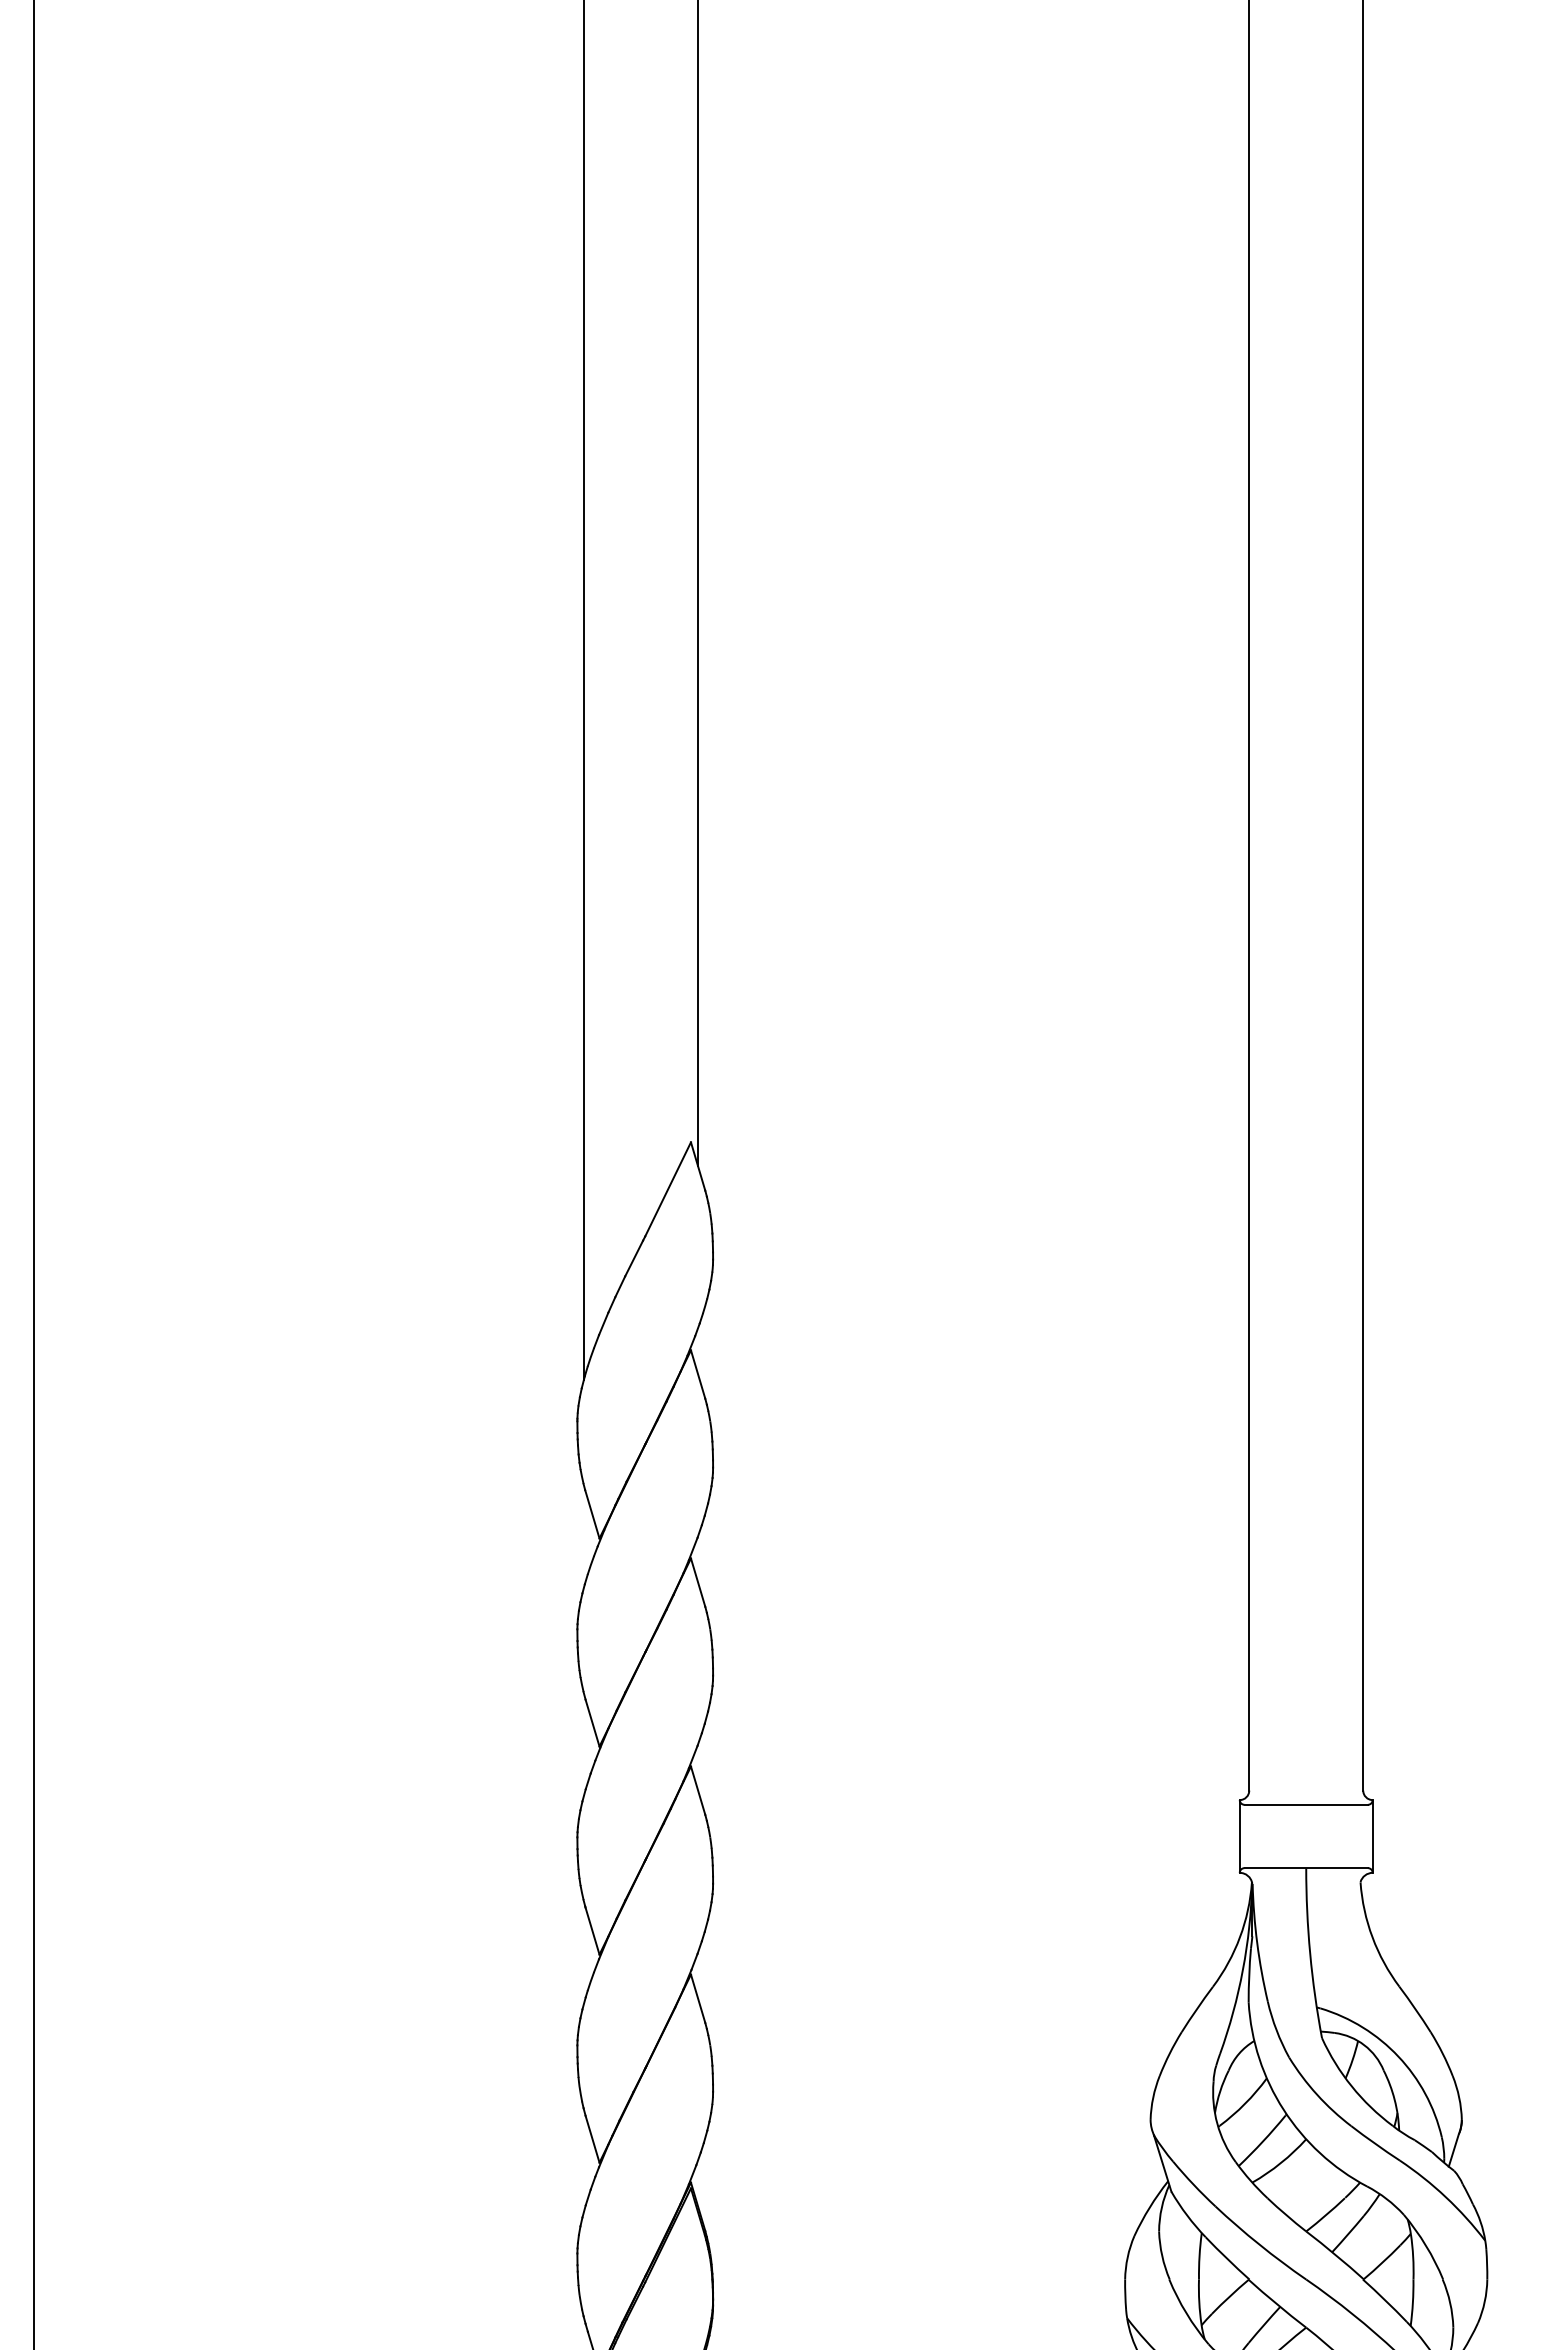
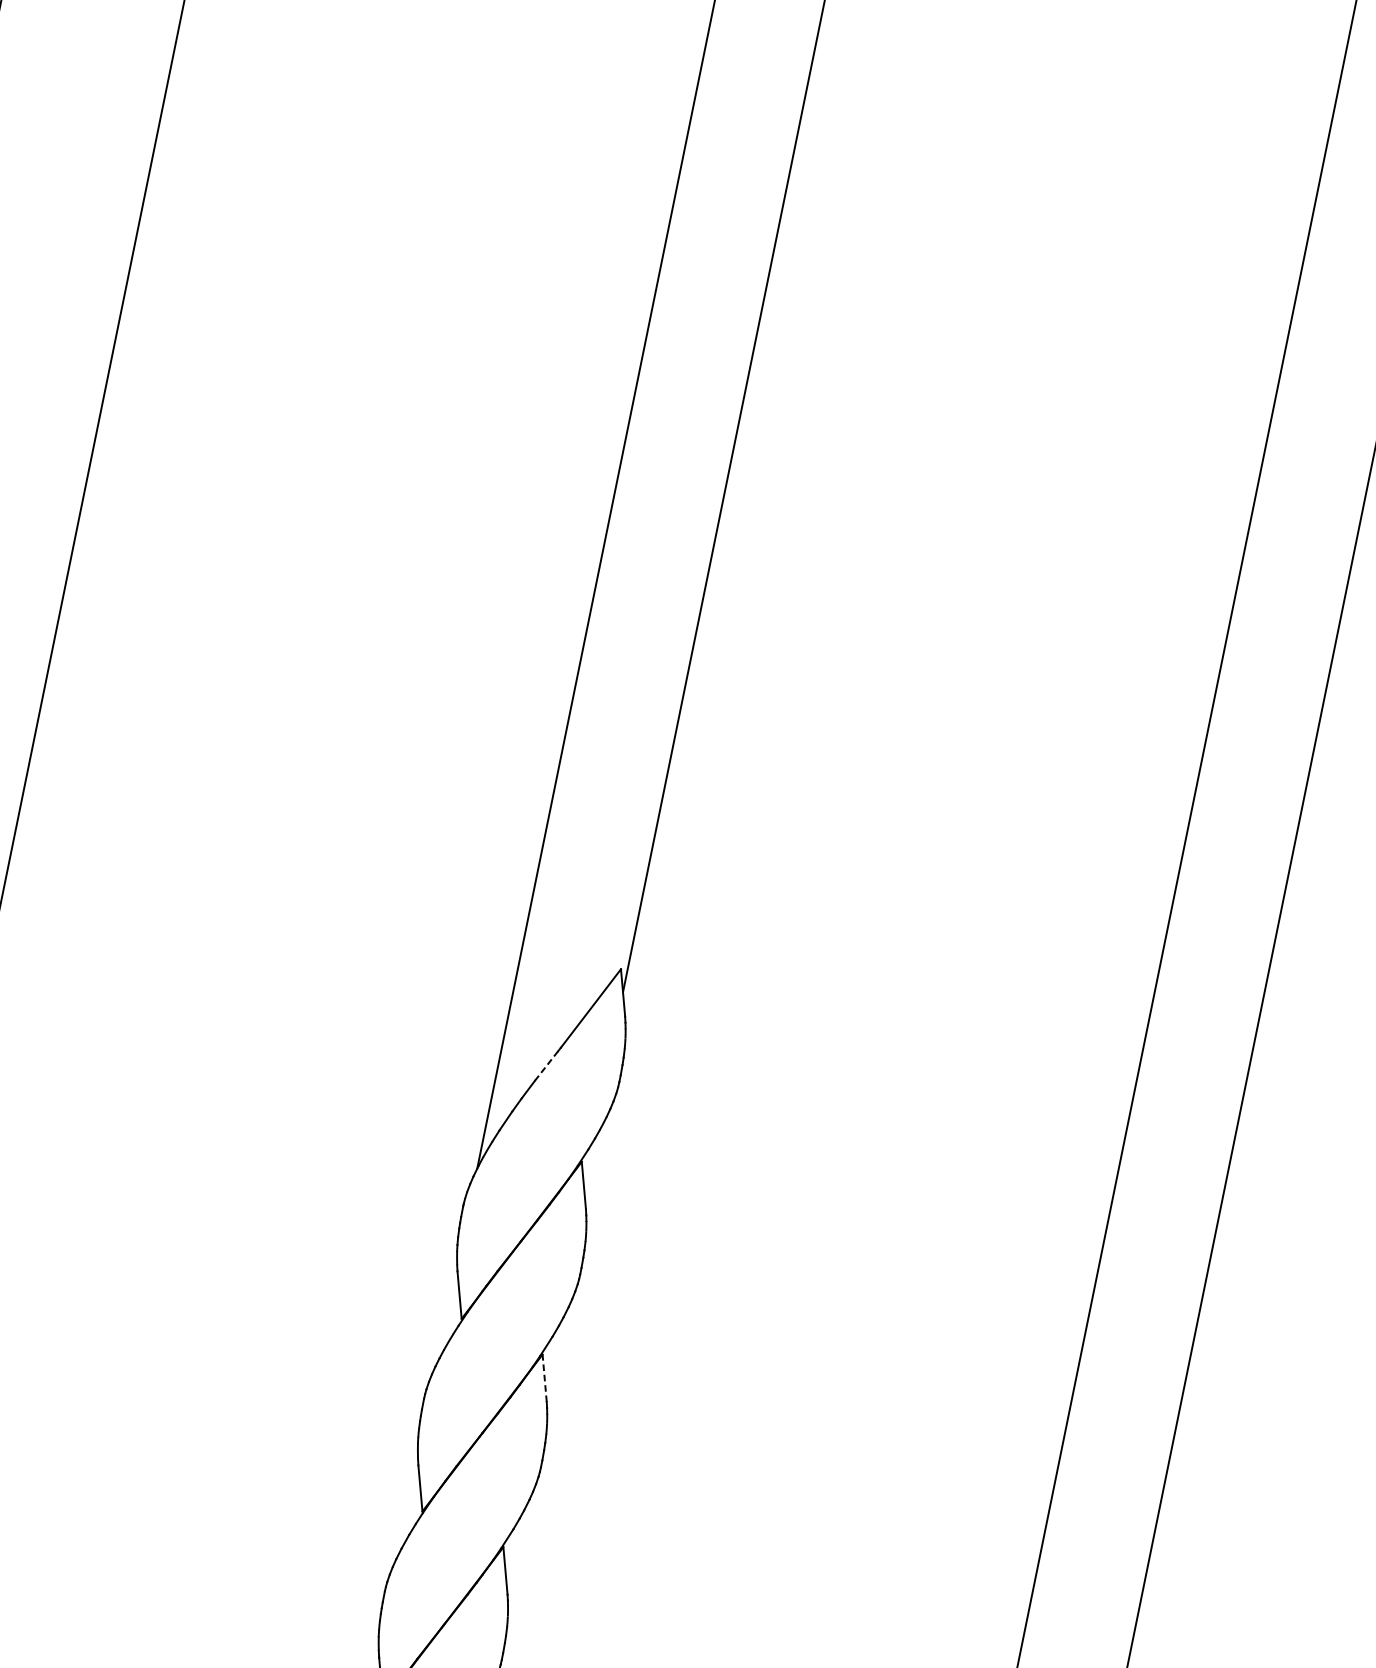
line: (634, 1258) -> (546, 1066), solid -> dashed
line: (698, 1582) -> (545, 1378), solid -> dashed

